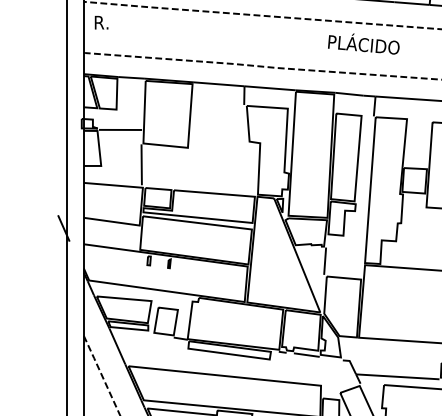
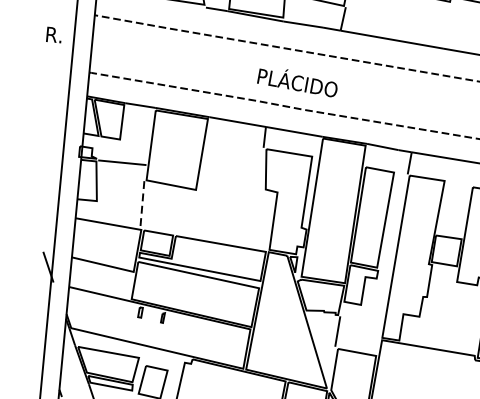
text: (101, 22) -> (54, 34), moved
text: (363, 43) -> (297, 81), moved
line: (141, 165) -> (142, 204), solid -> dashed

